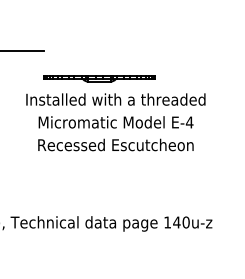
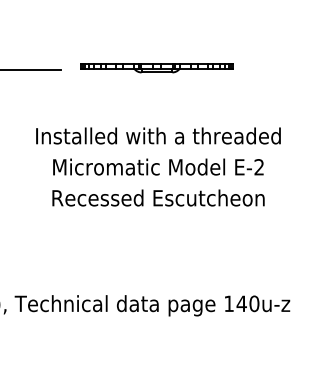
part: (99, 78) -> (156, 68), moved
text: (189, 122) -> (259, 167), E-4 -> E-2

